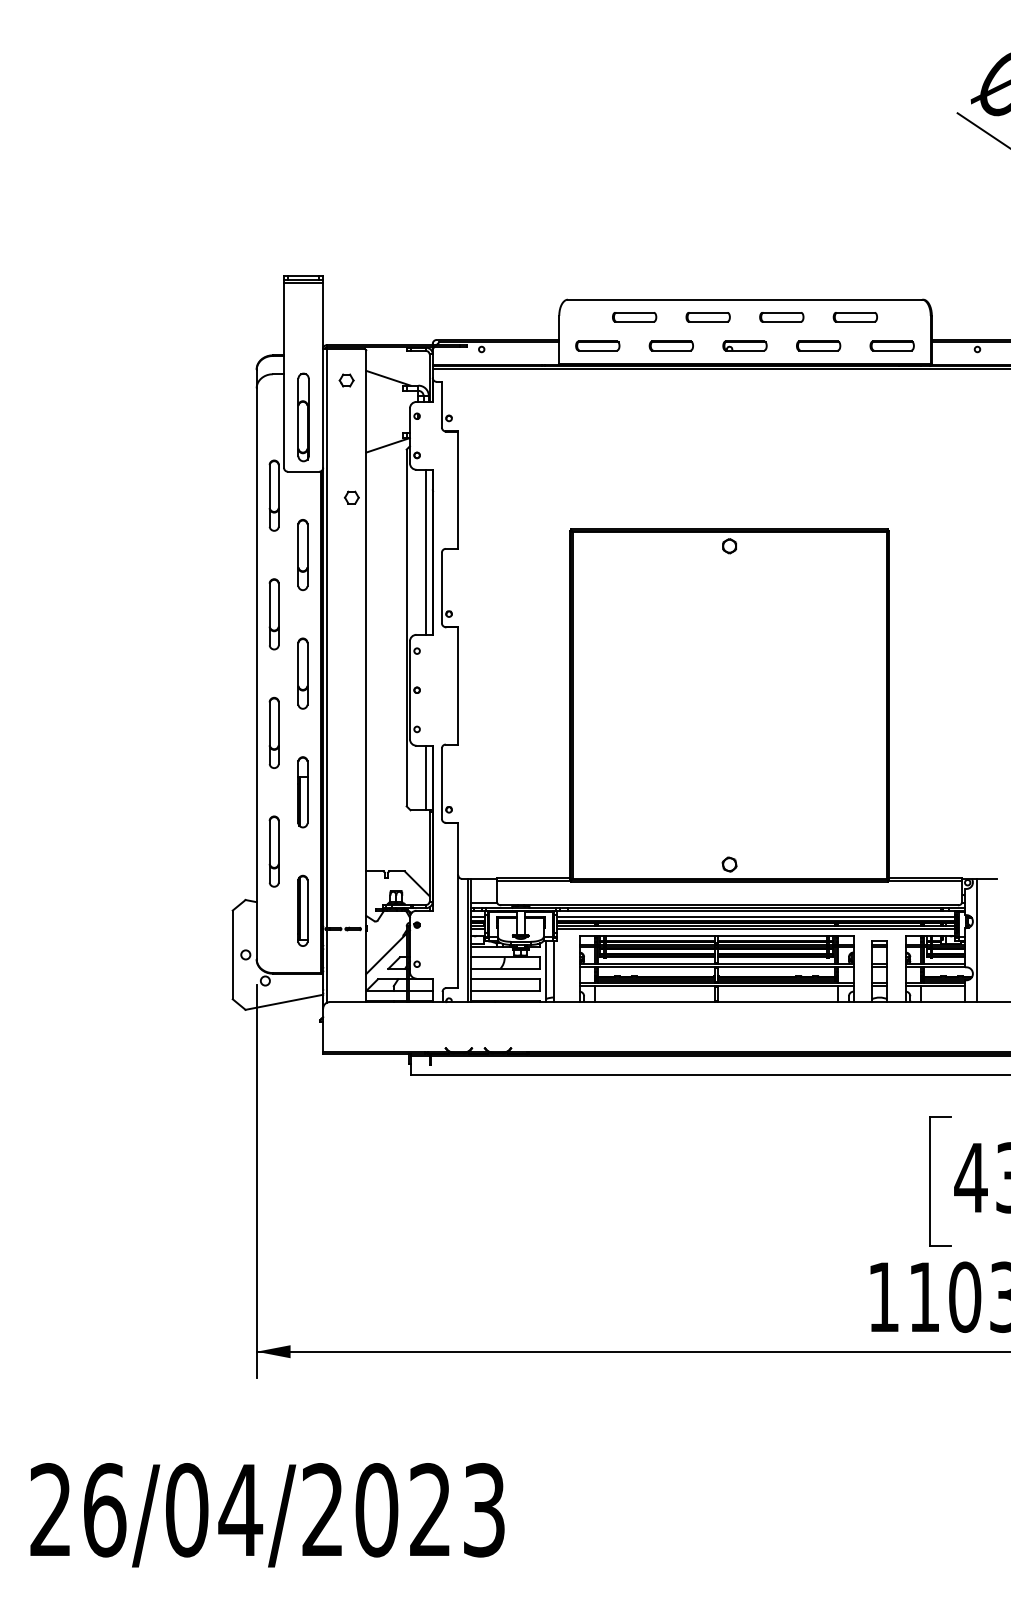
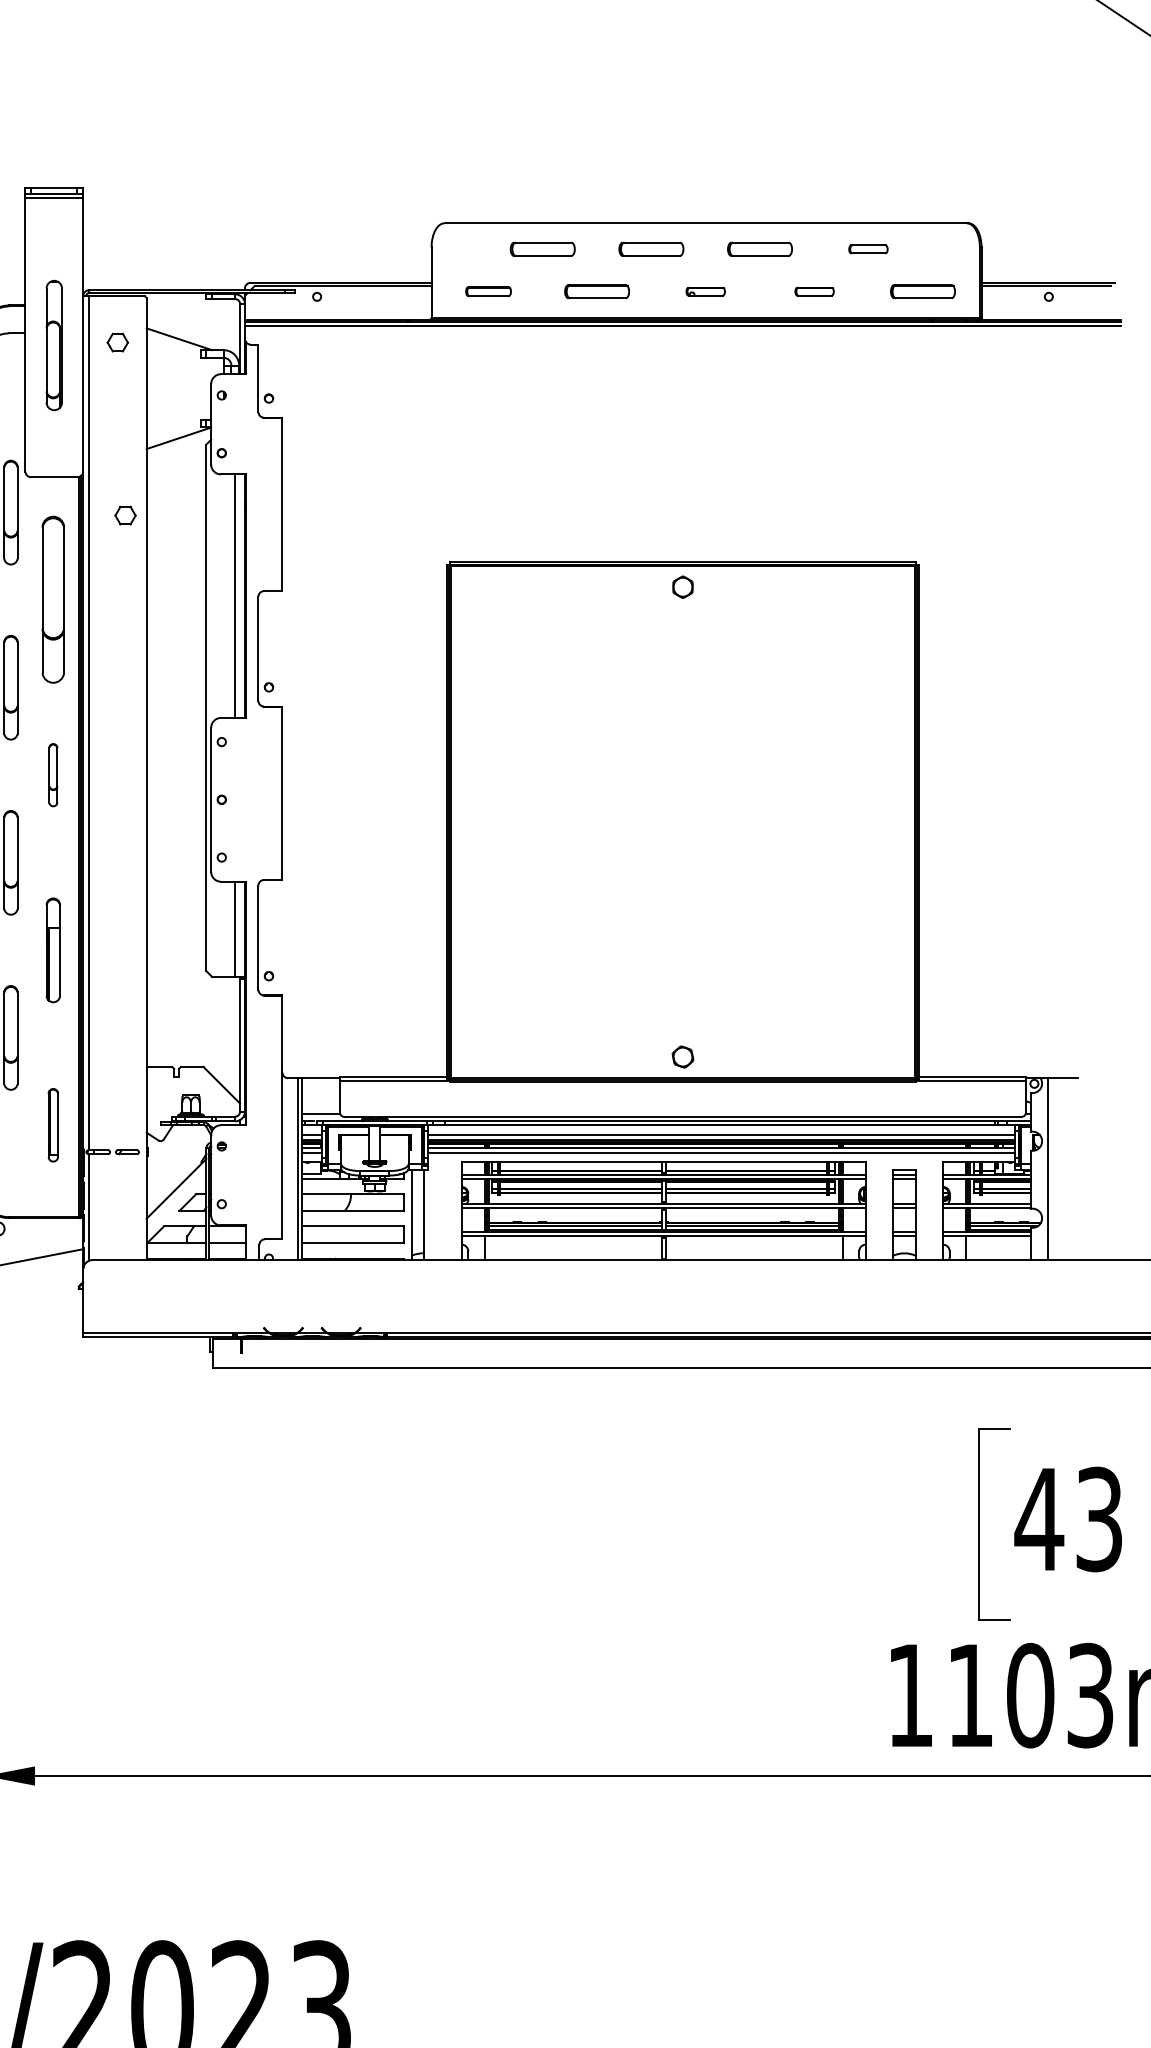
part: (854, 317) -> (867, 249), size x0.6
part: (597, 345) -> (488, 290), size x0.7
part: (744, 345) -> (704, 290), size x0.6
part: (818, 345) -> (814, 290), size x0.6
part: (303, 417) -> (54, 345), moved
part: (302, 555) -> (52, 600), size x1.6
part: (302, 673) -> (52, 775), size x0.6
part: (302, 910) -> (52, 1124), size x0.7

